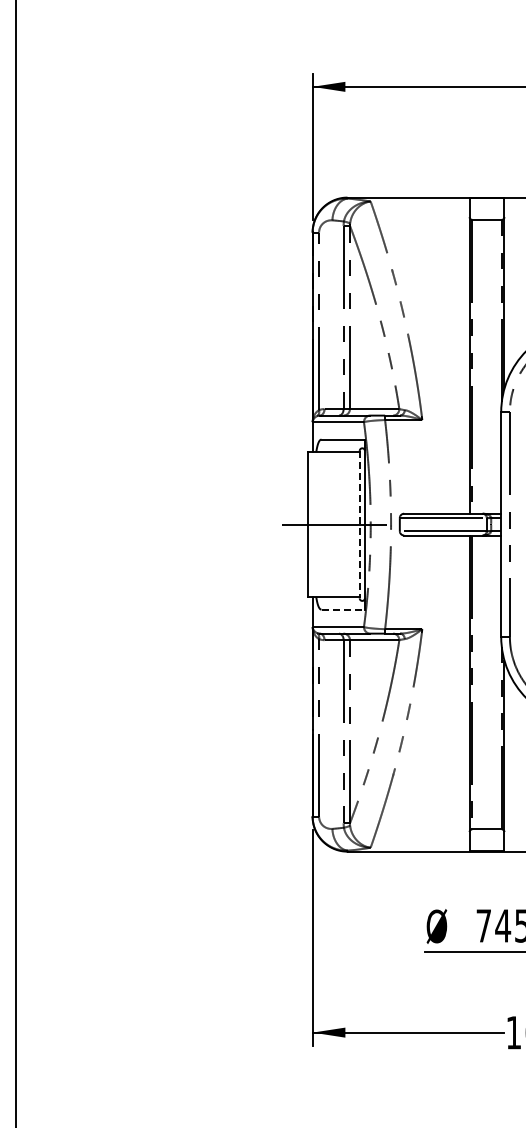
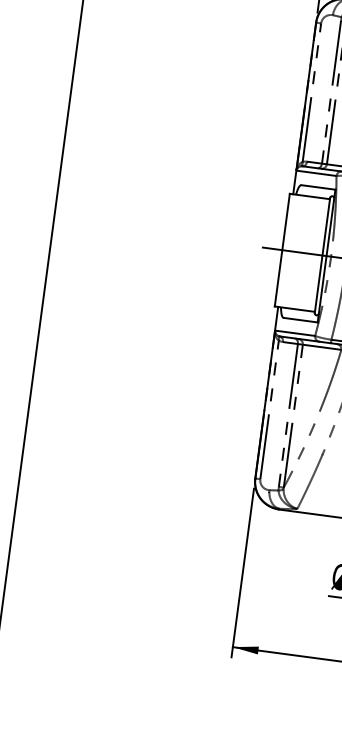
line: (359, 524) -> (322, 255), dashed -> solid
line: (343, 609) -> (300, 320), dashed -> solid

